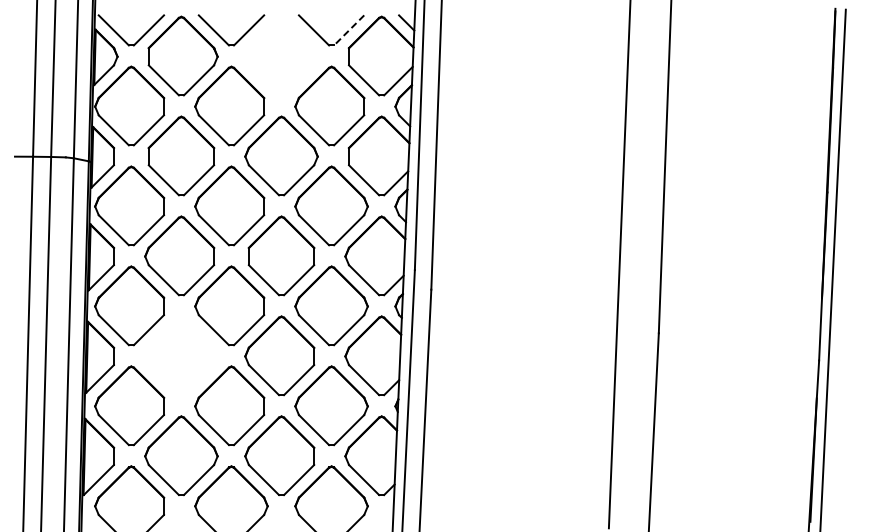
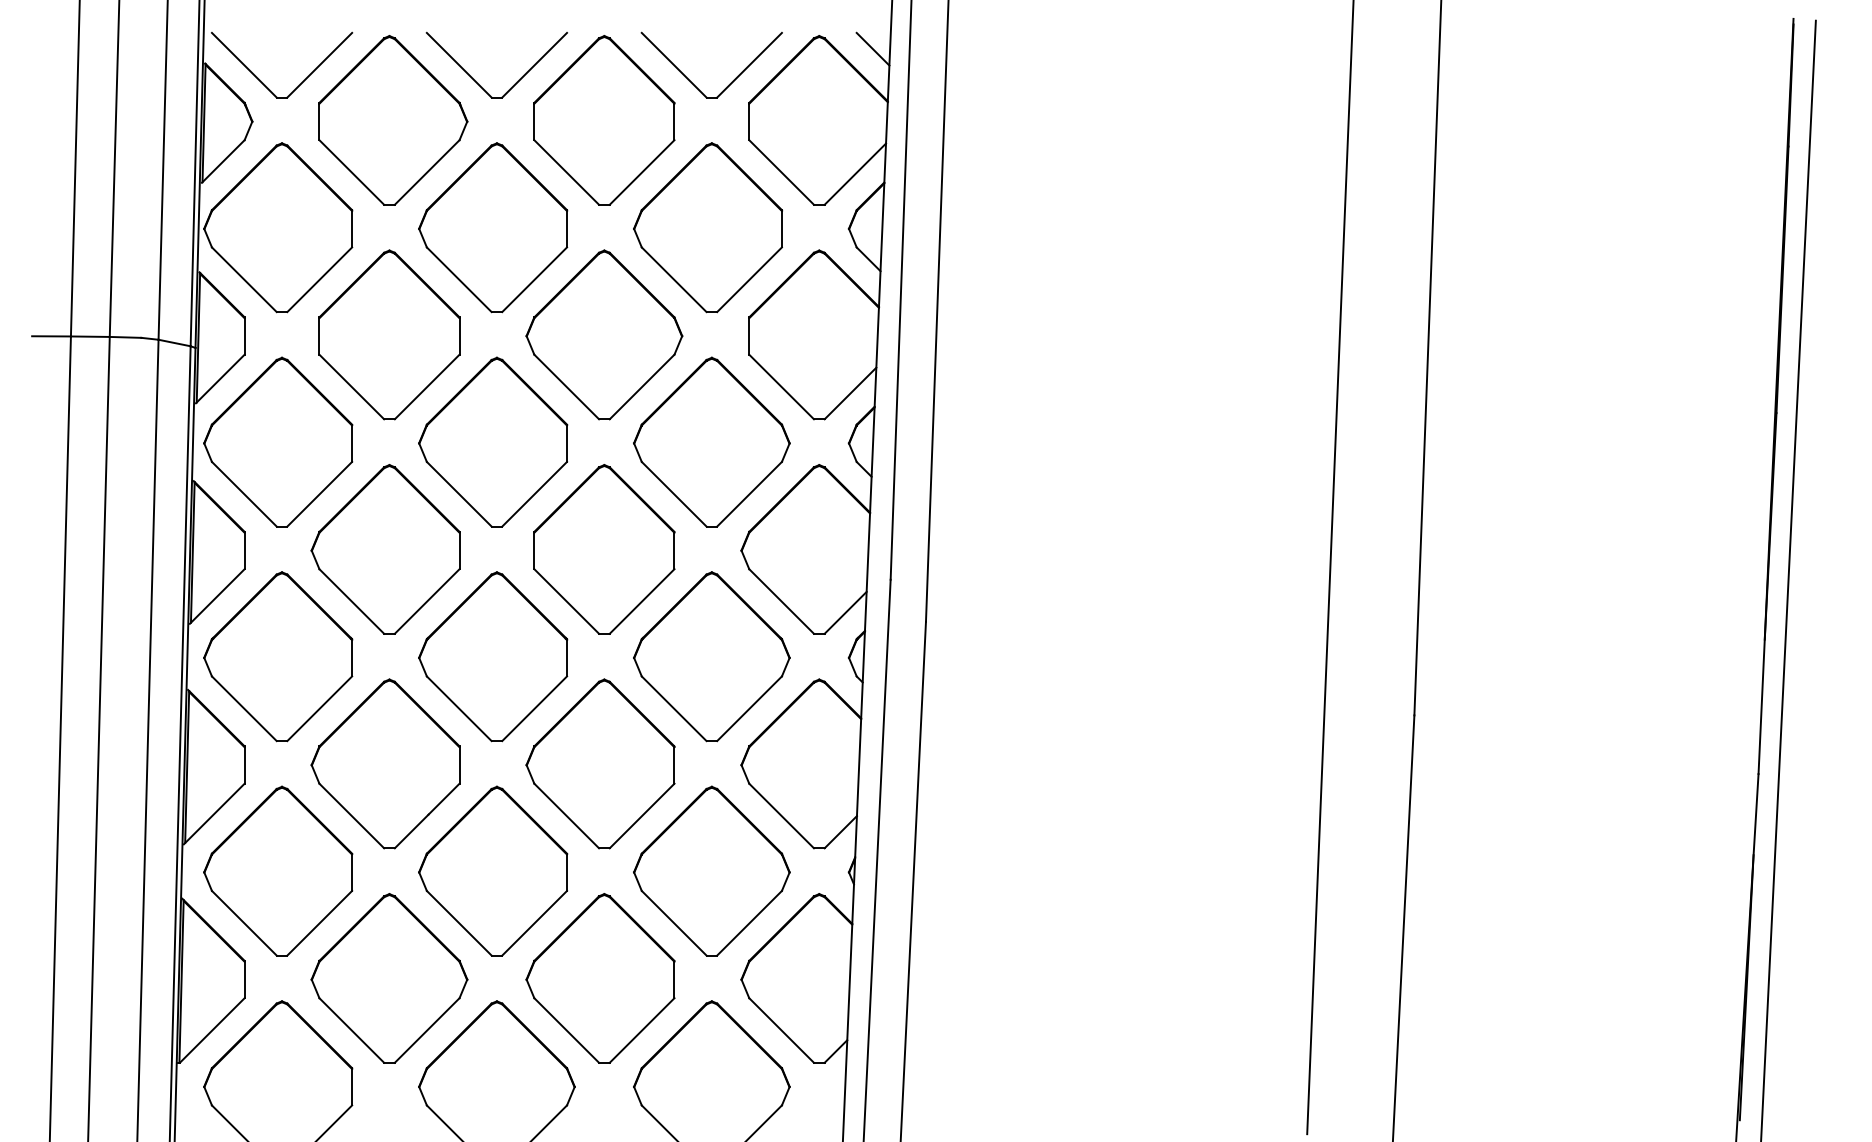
line: (348, 30) -> (748, 65), dashed -> solid
part: (281, 55) -> (604, 119), added
part: (179, 355) -> (385, 763), added

